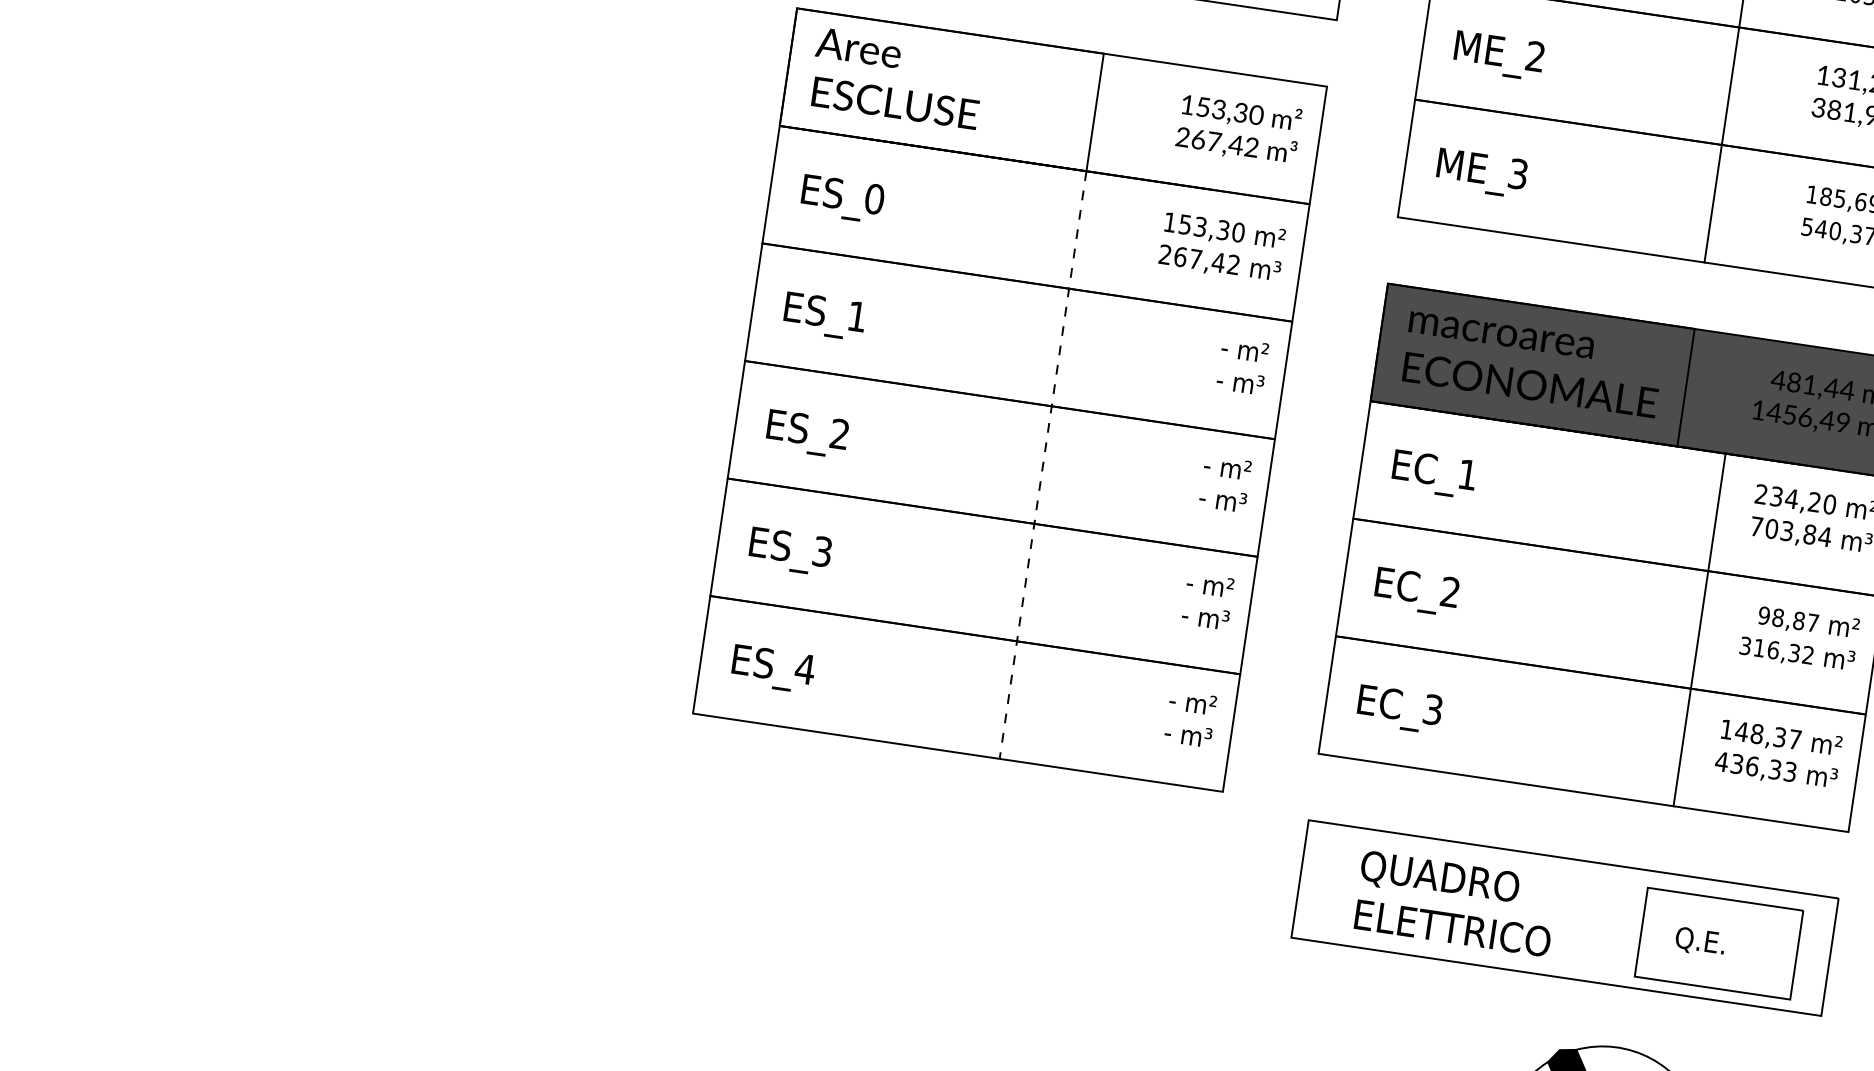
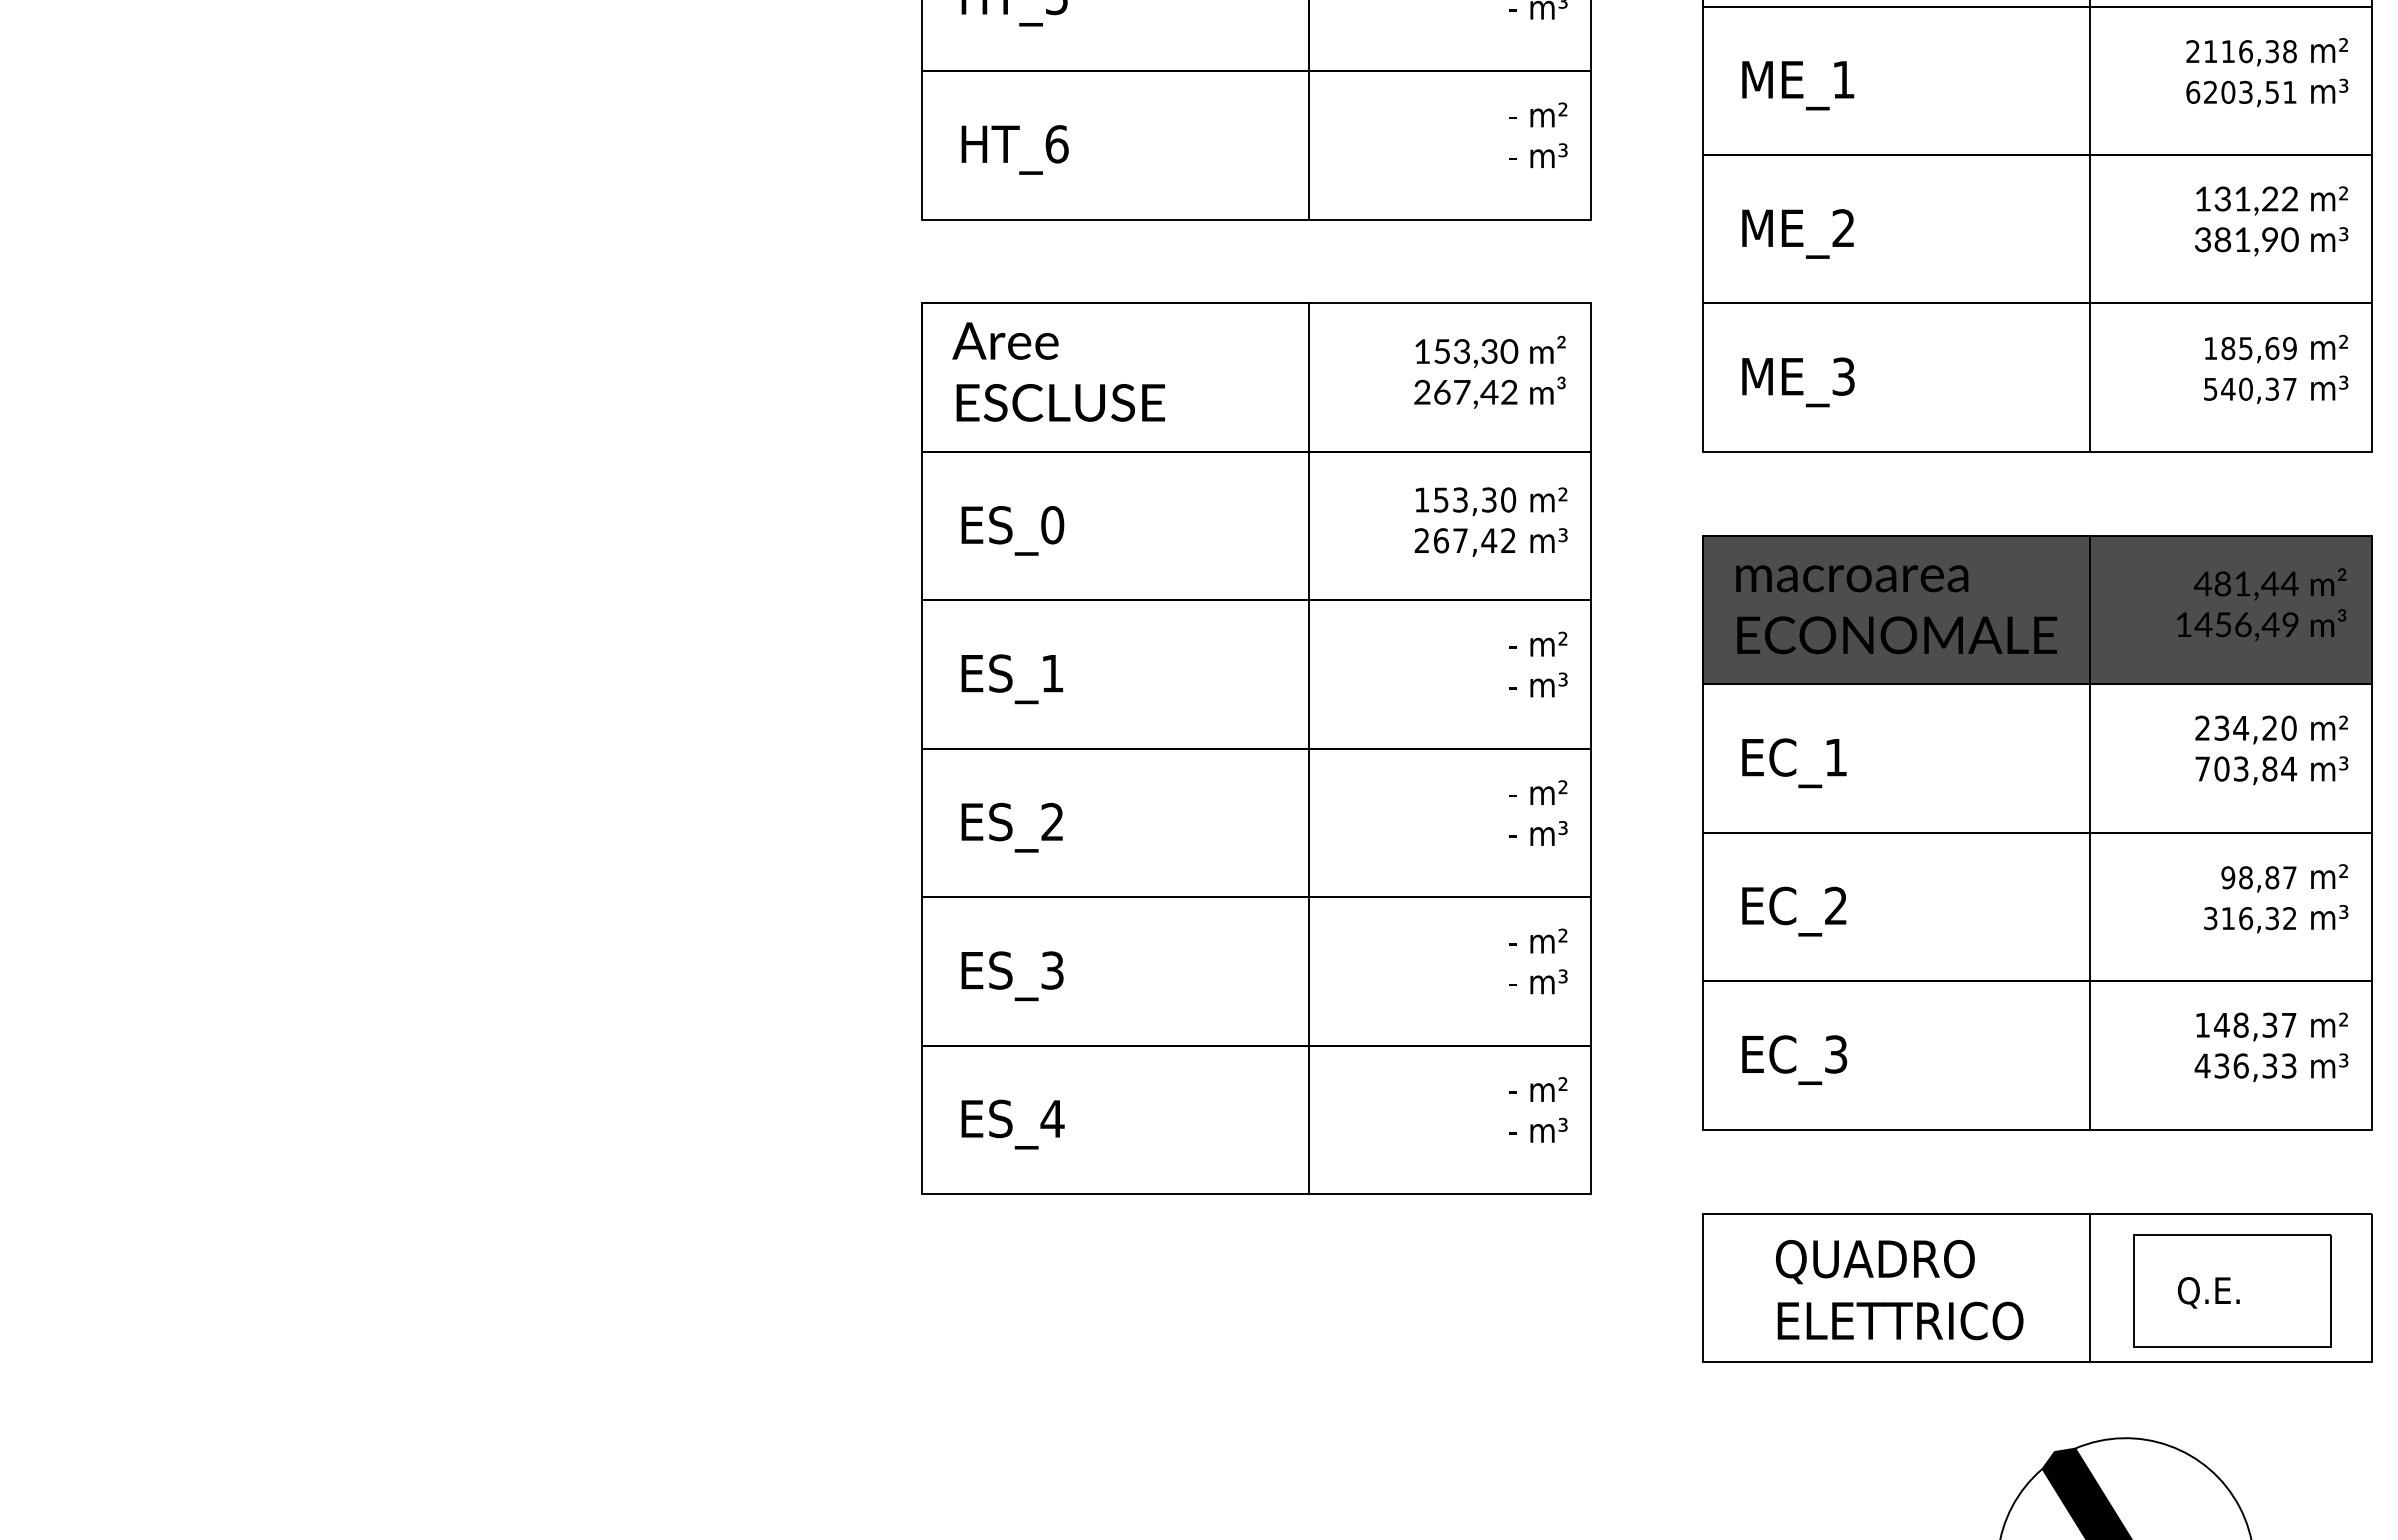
line: (1043, 465) -> (1309, 823), dashed -> solid
line: (1699, 629) -> (2089, 906), moved
line: (1606, 923) -> (2089, 1287), added

